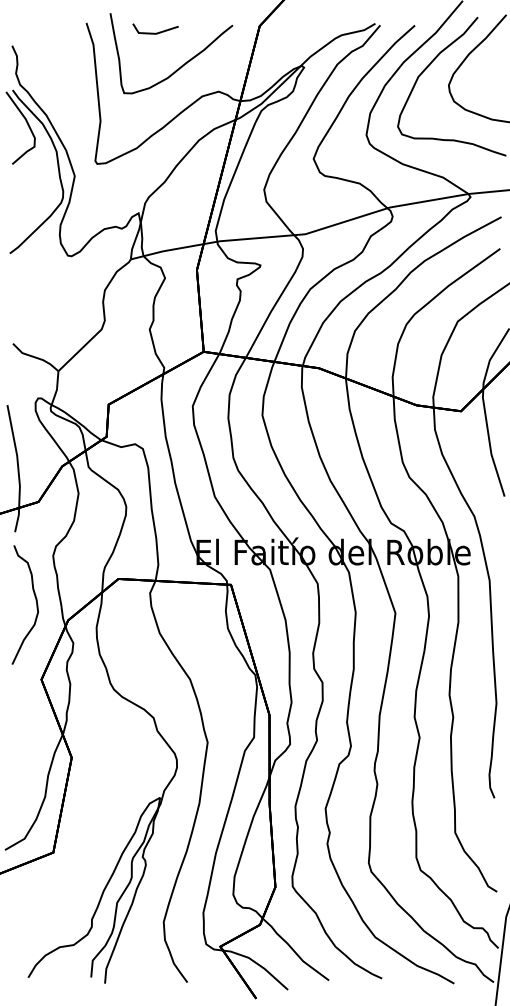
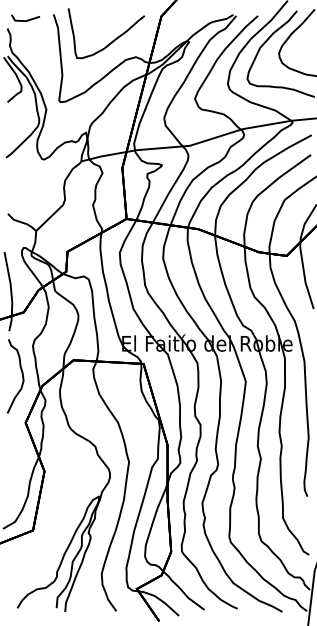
line: (155, 32) -> (25, 20), moved

